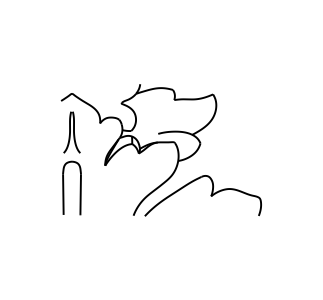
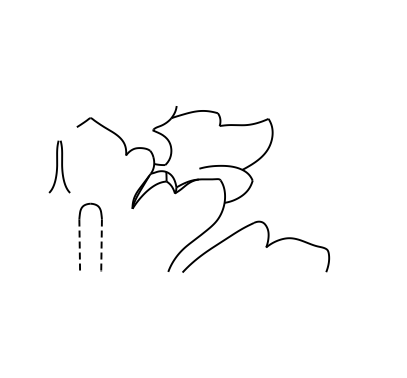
part: (71, 132) -> (59, 166), moved
line: (63, 194) -> (79, 245), solid -> dashed
line: (80, 194) -> (101, 245), solid -> dashed

